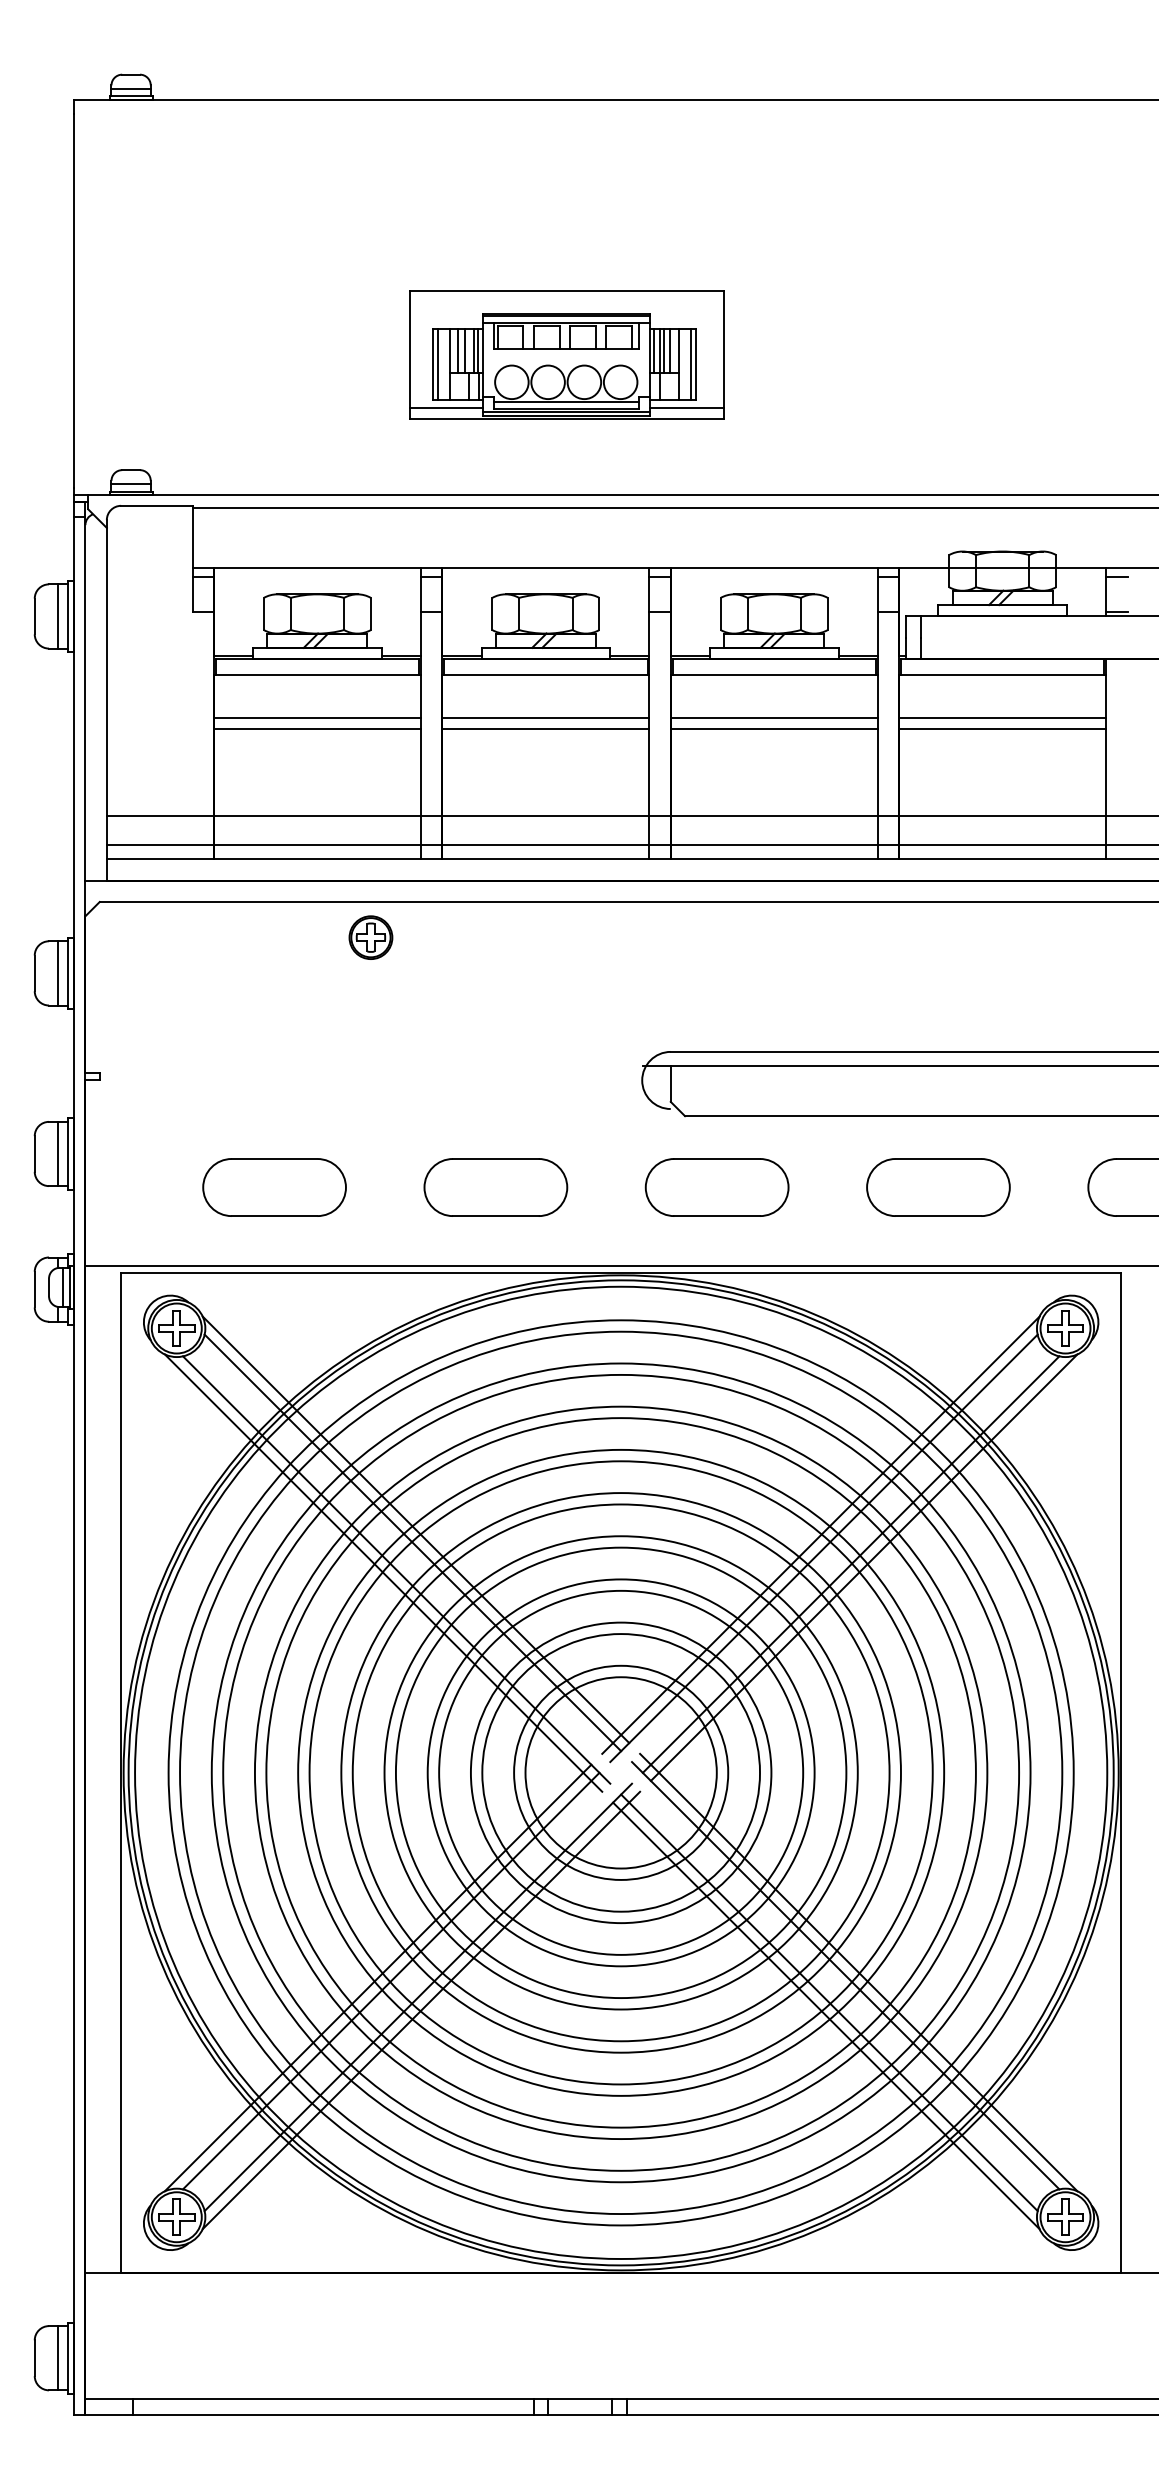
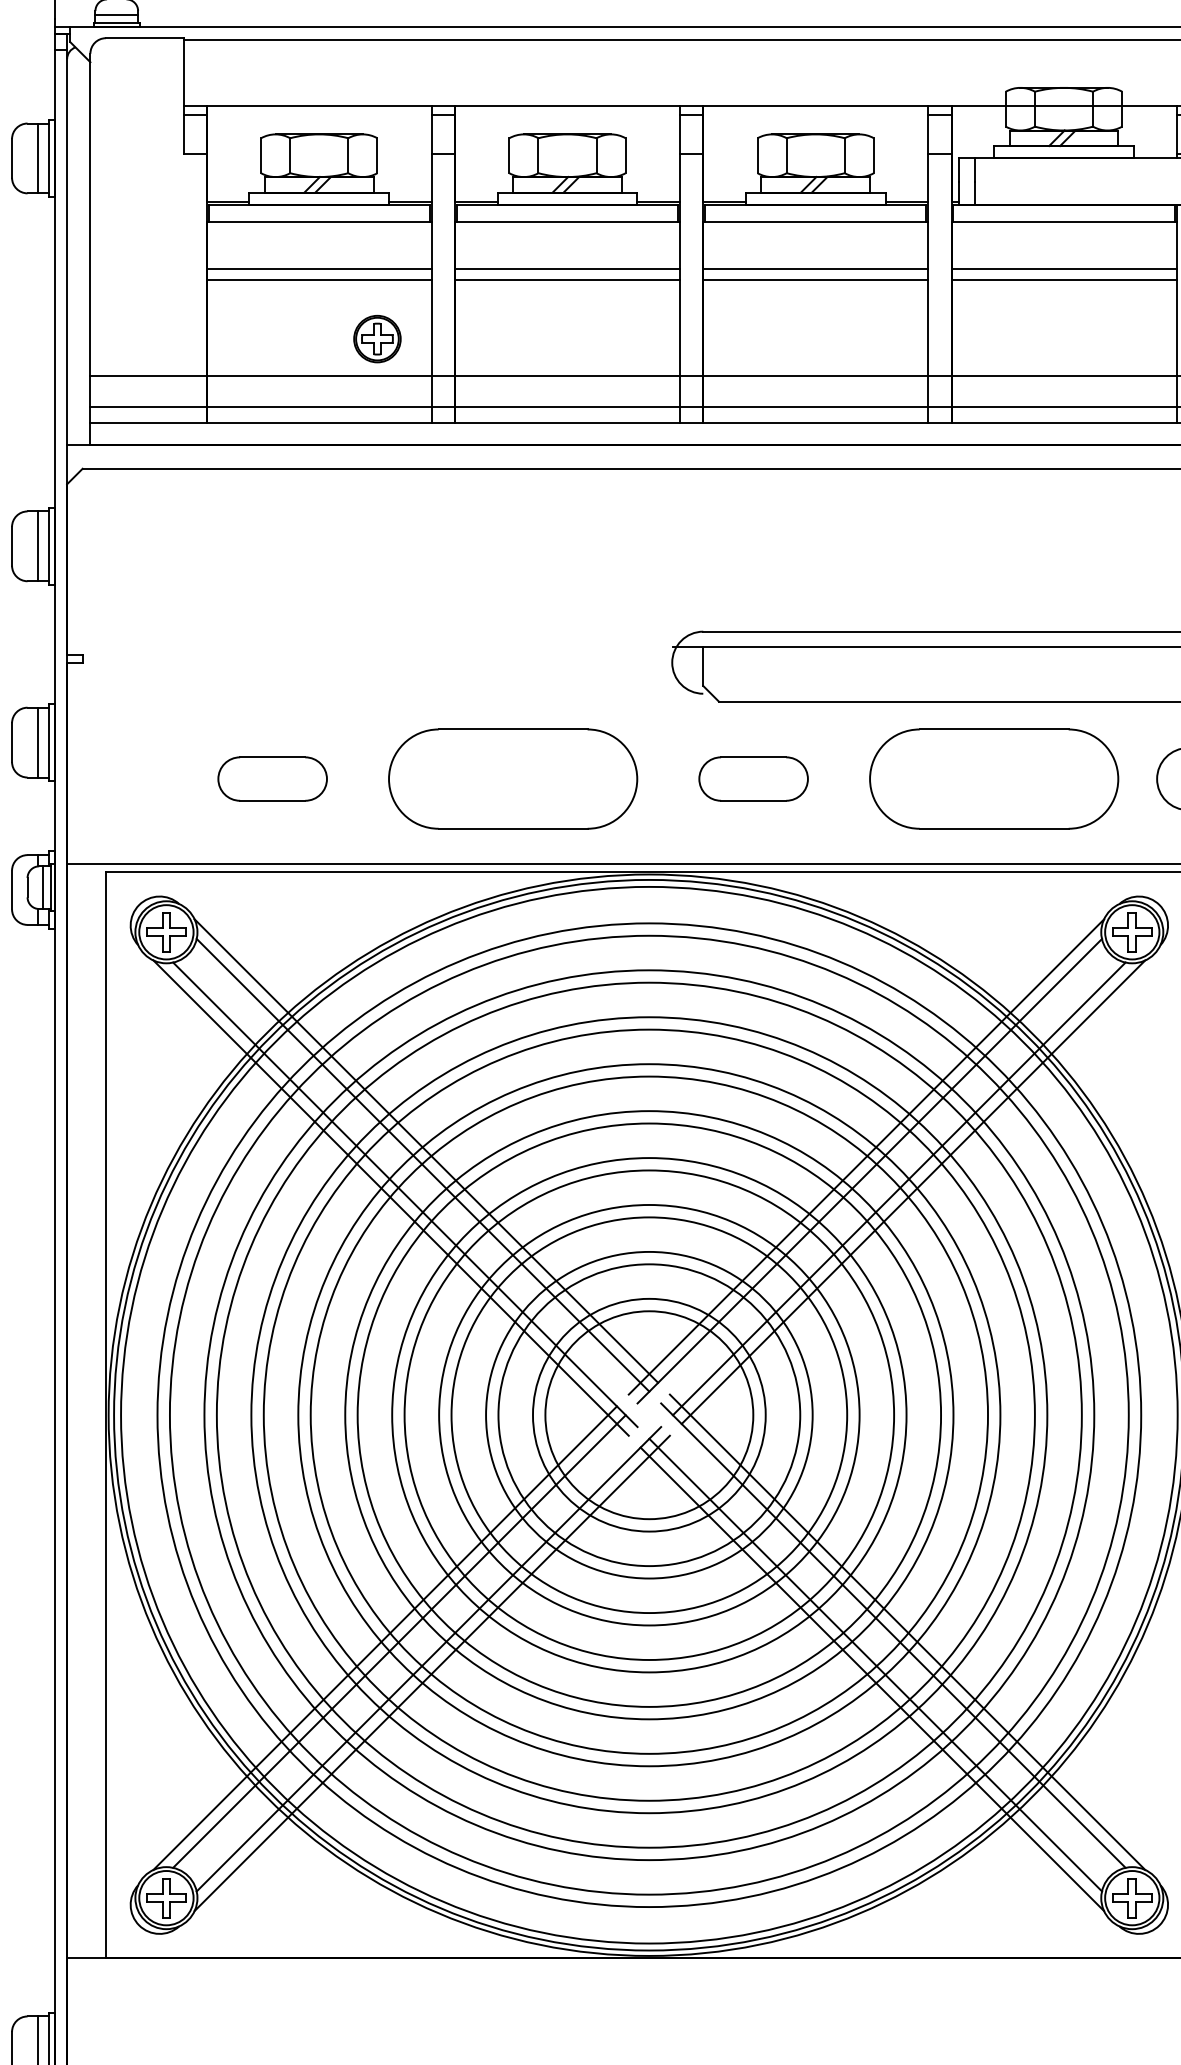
part: (370, 937) -> (376, 338), moved
part: (274, 1187) -> (272, 779), size x0.7
part: (495, 1187) -> (512, 779), size x1.6
part: (716, 1187) -> (752, 779), size x0.7
part: (938, 1187) -> (994, 779), size x1.6

